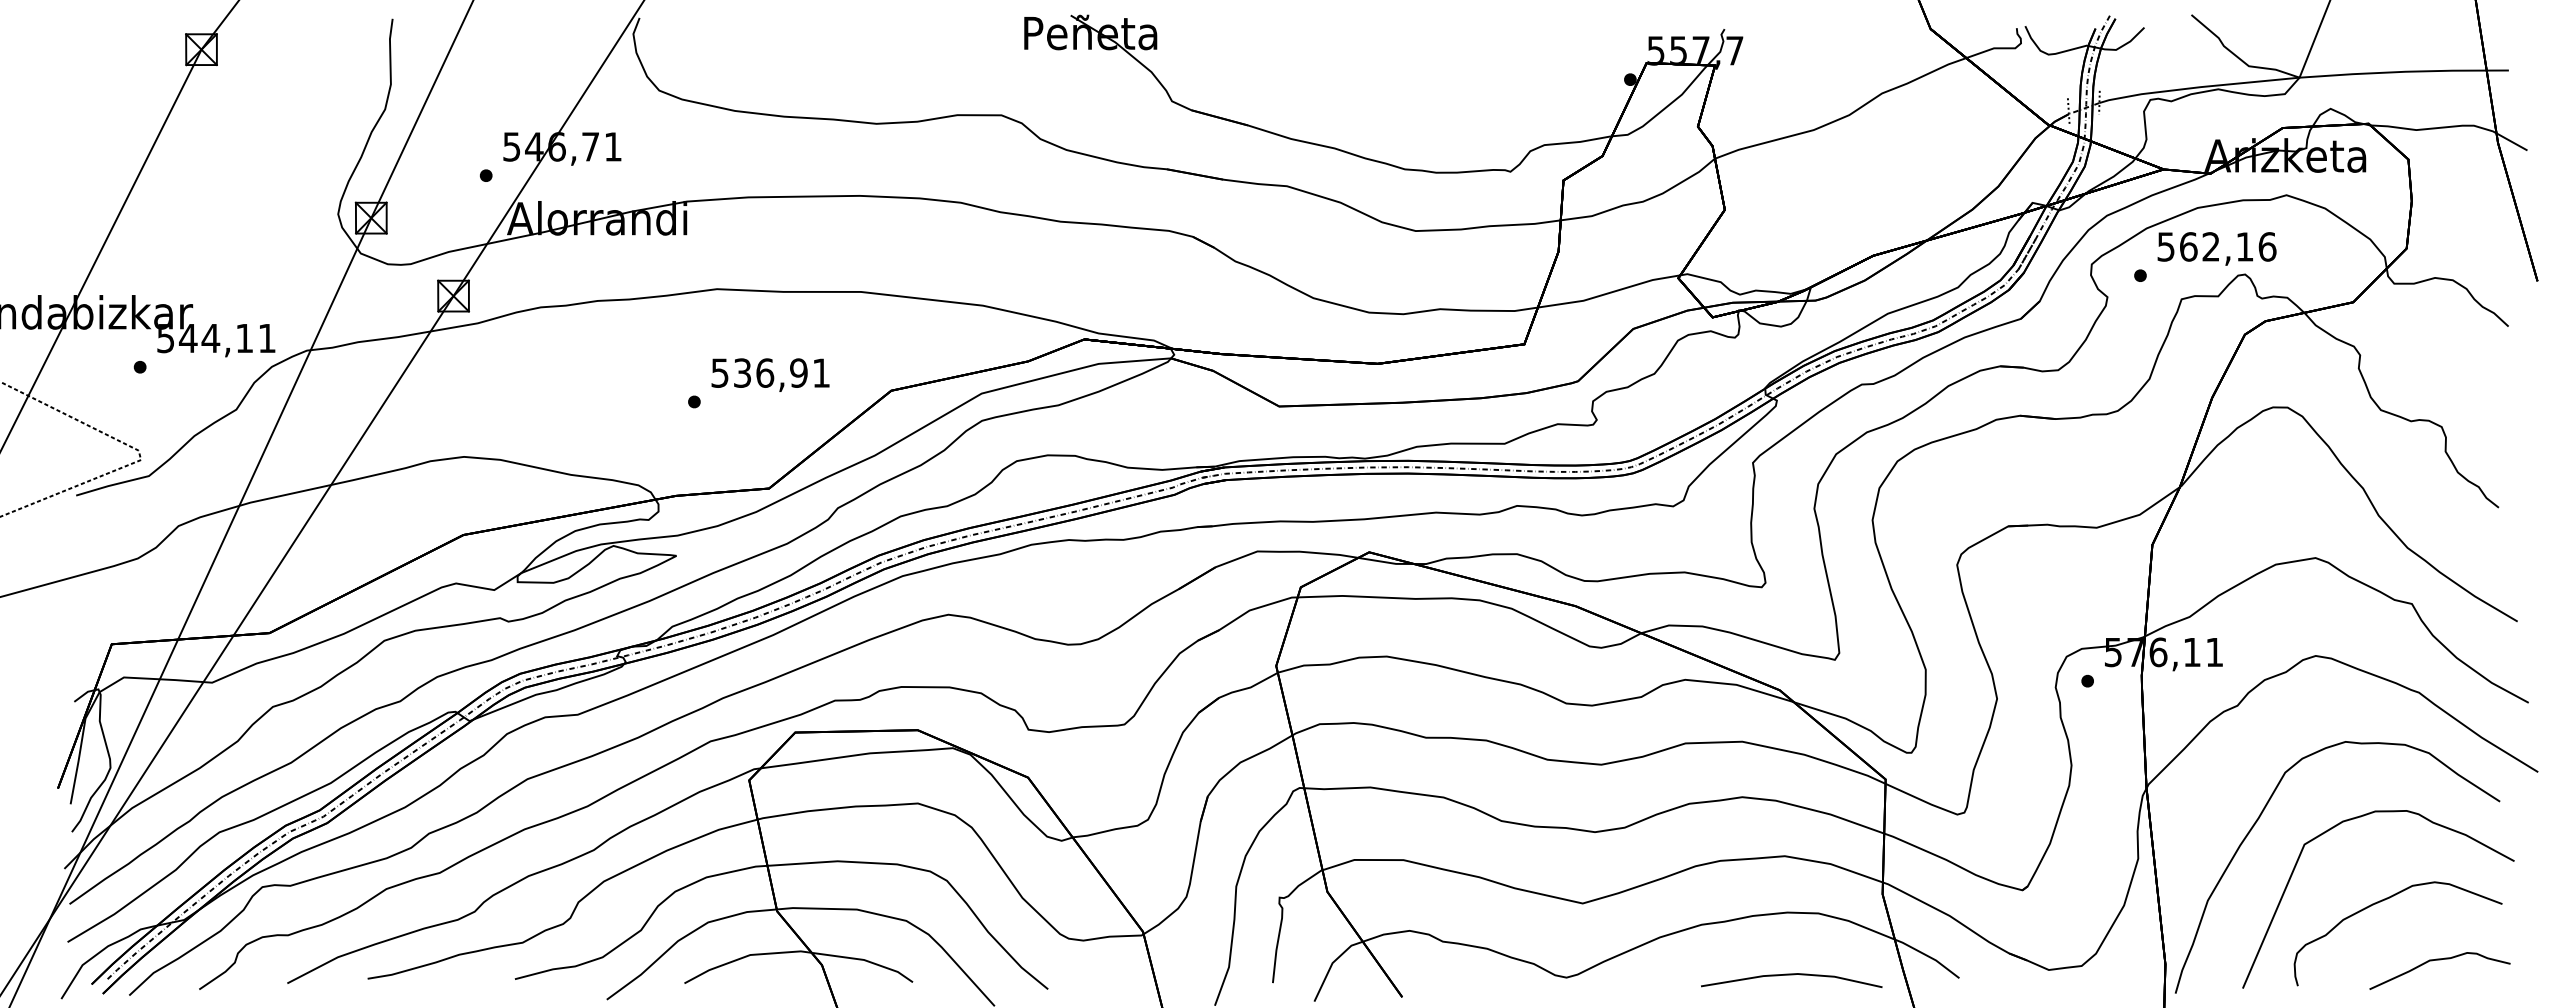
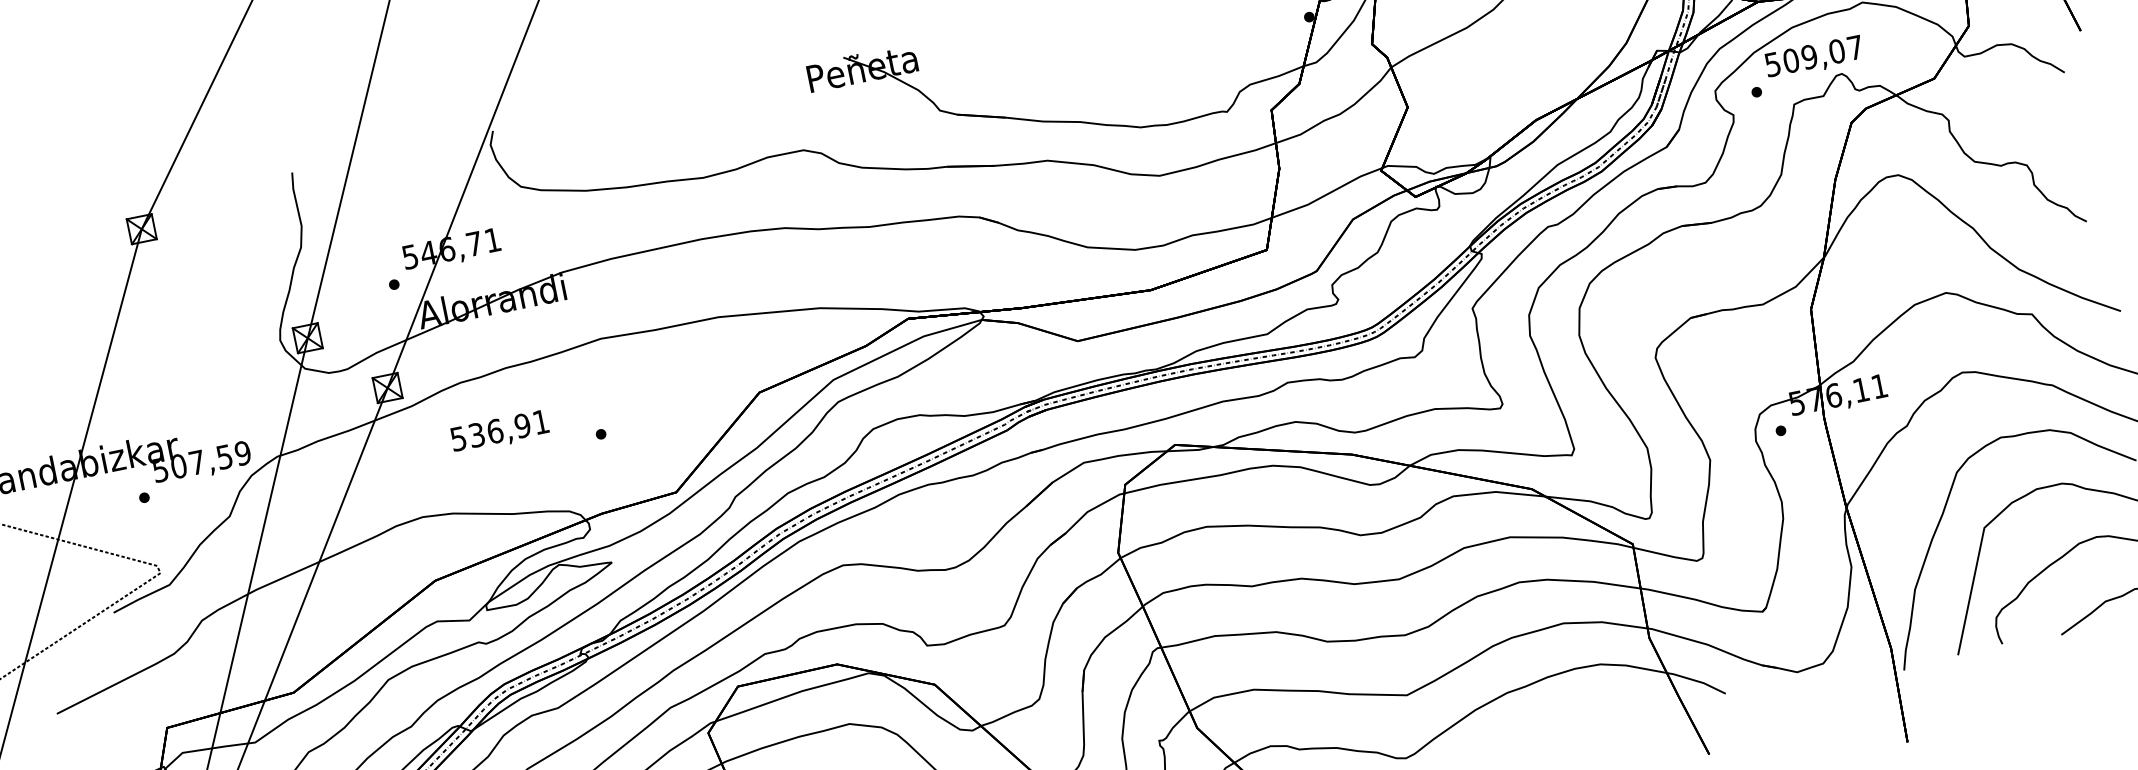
text: (2227, 246) -> (1822, 54), 562,16 -> 509,07
text: (227, 338) -> (210, 459), 544,11 -> 507,59
text: (770, 374) -> (499, 431), moved
line: (1791, 975) -> (1588, 719), removed

